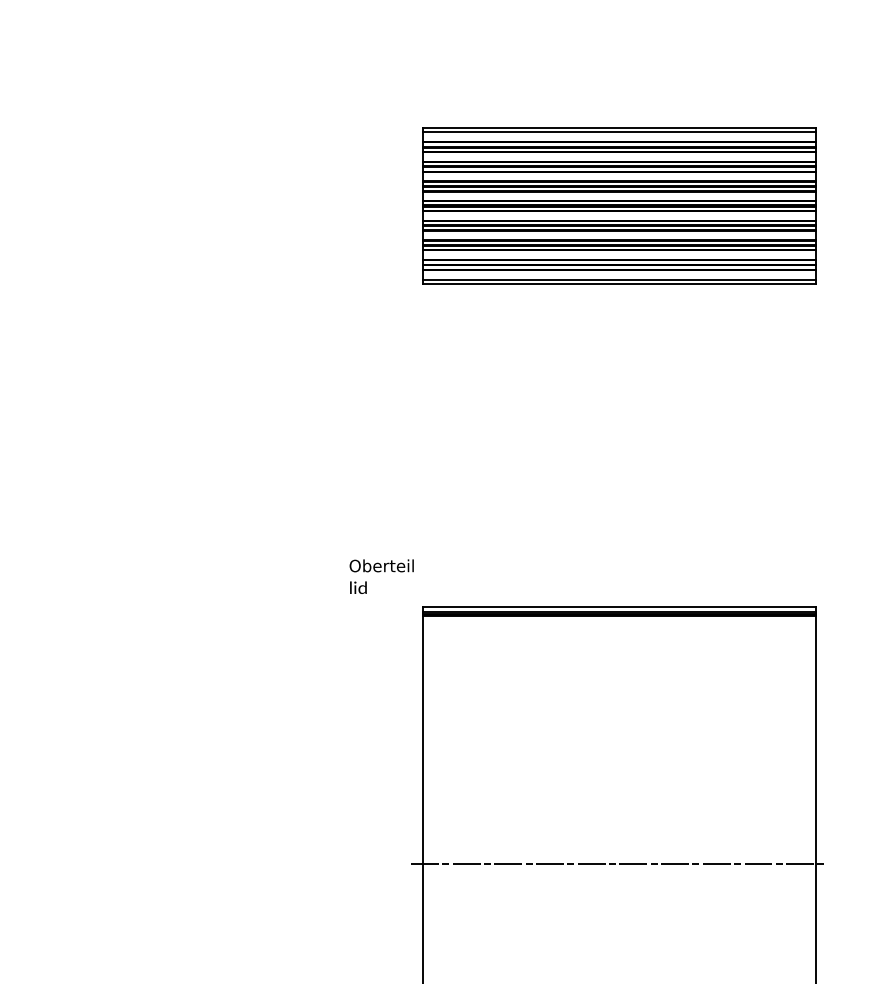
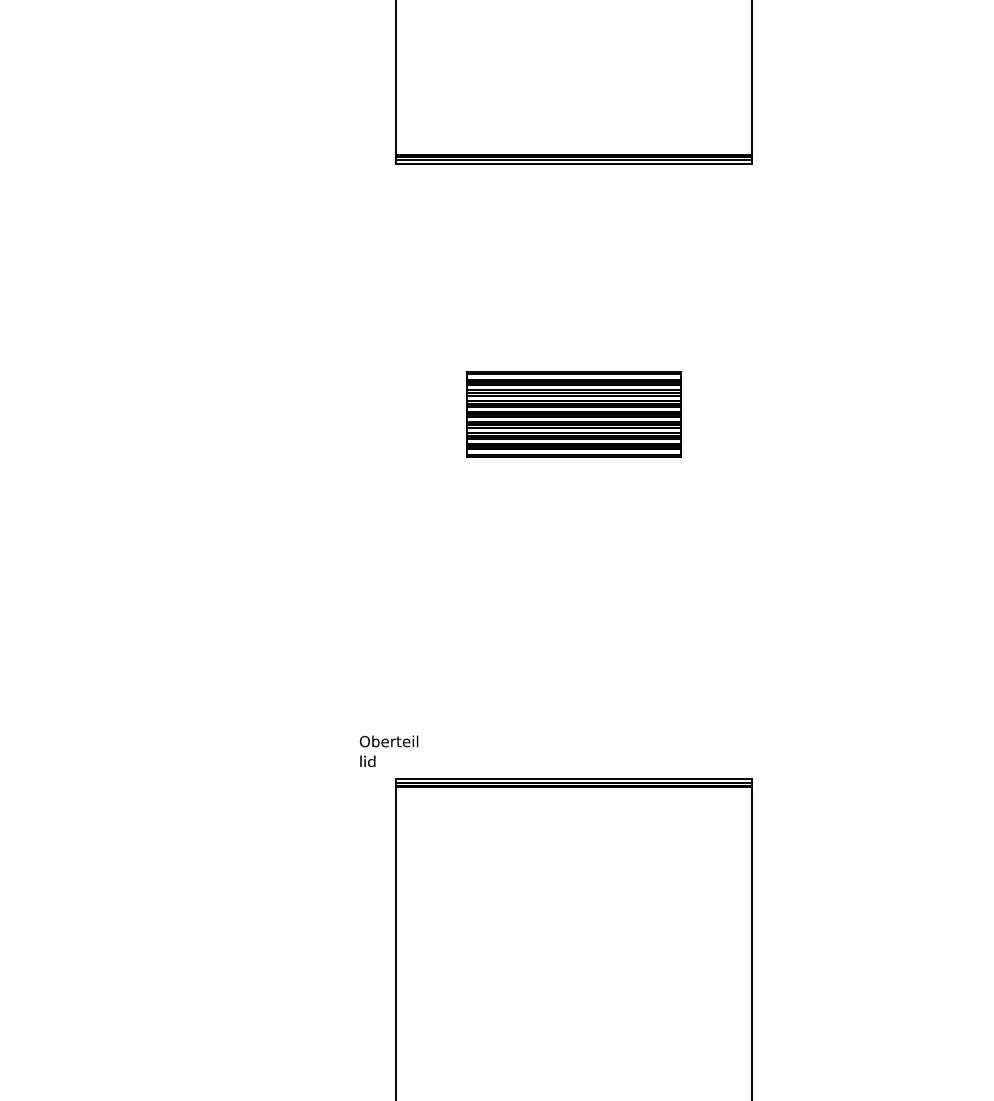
part: (618, 206) -> (573, 414), size x0.6
text: (381, 575) -> (388, 750), moved
line: (618, 864) -> (573, 1012), removed

